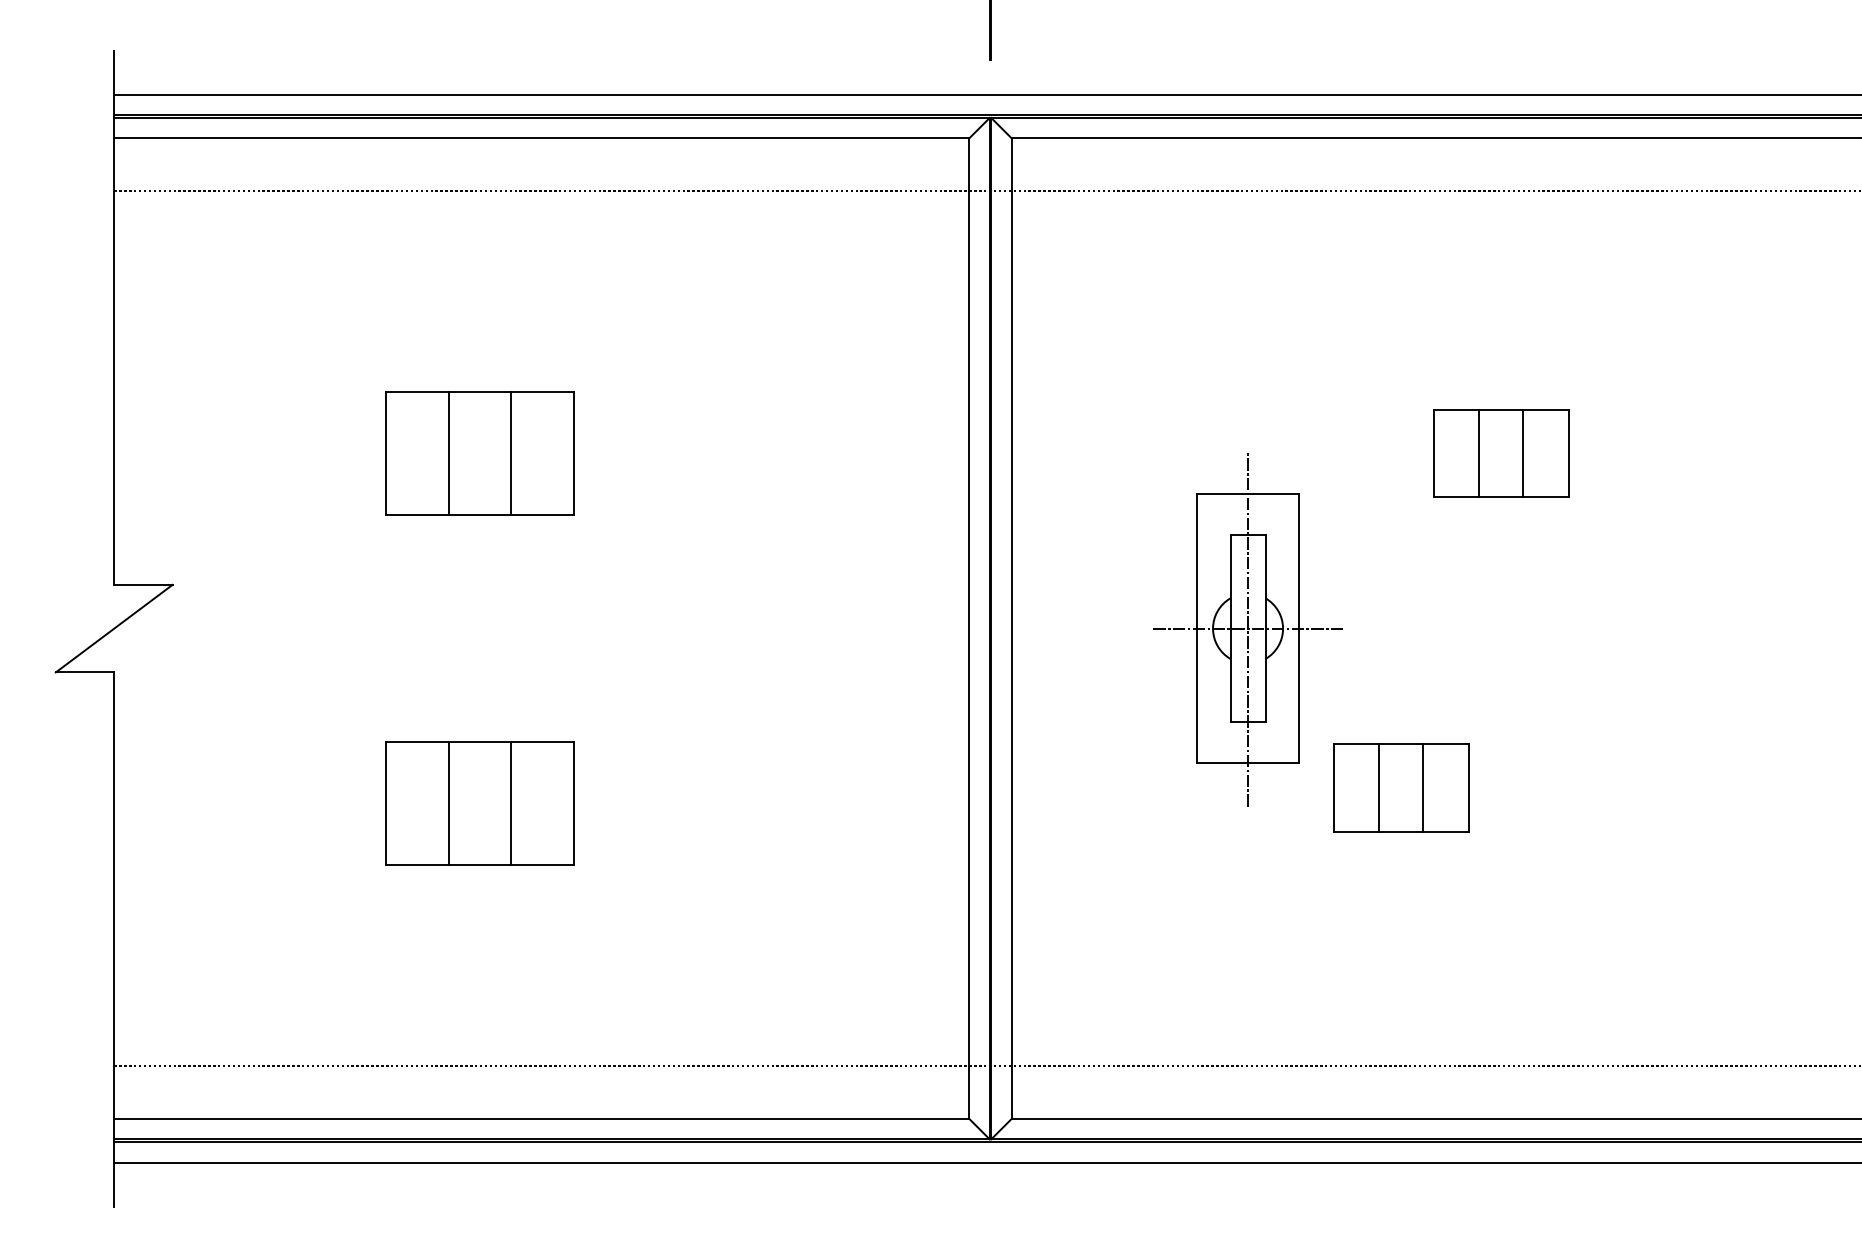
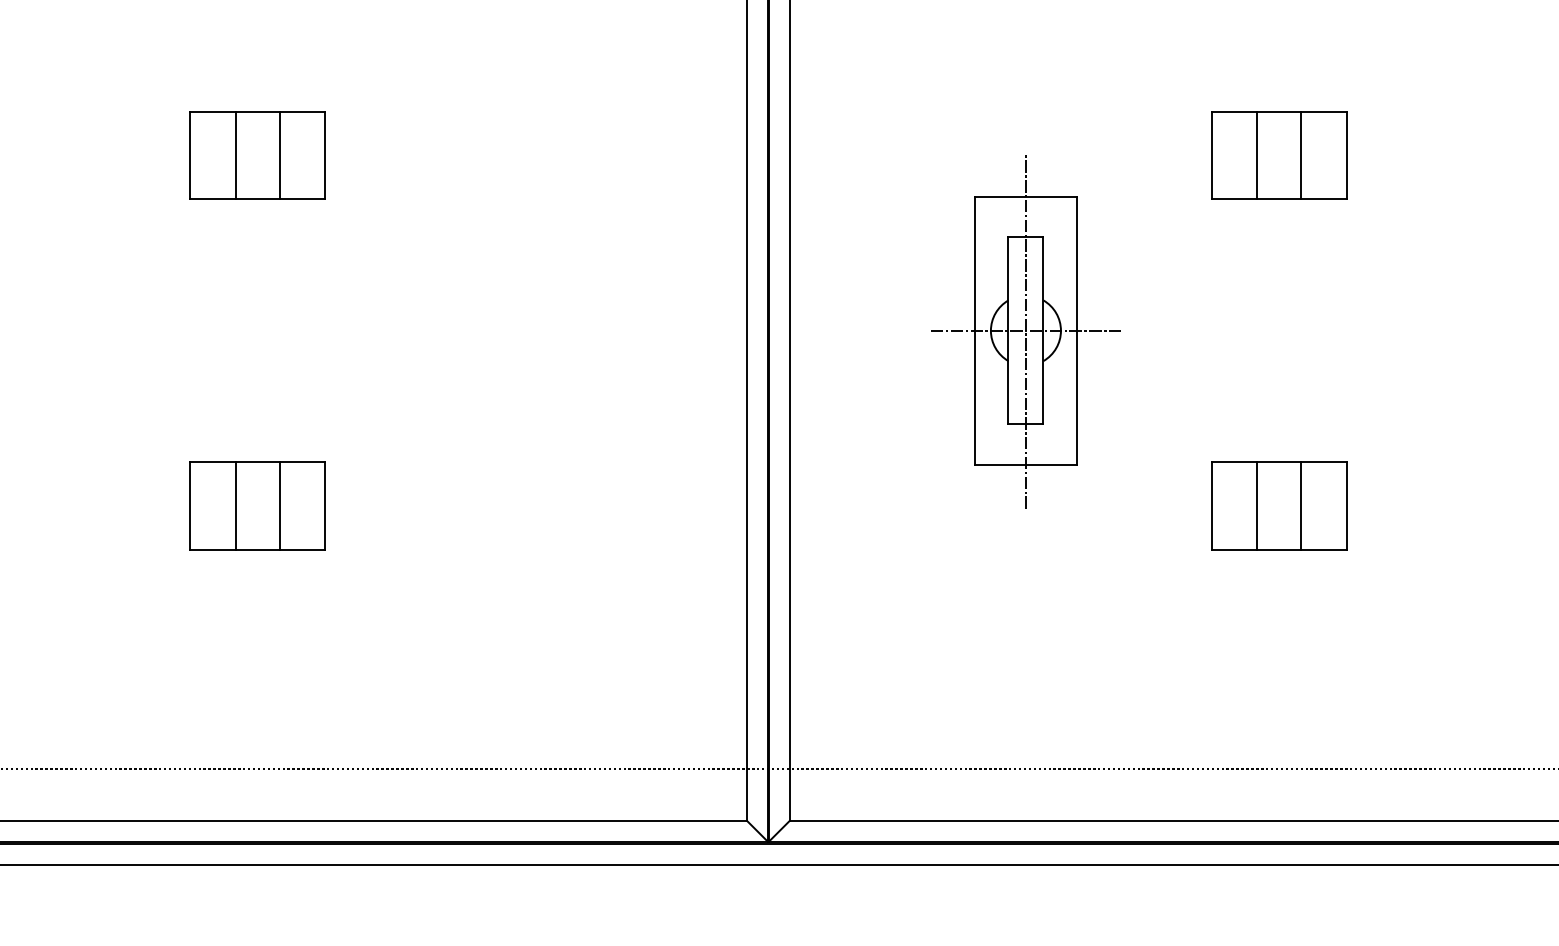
part: (479, 453) -> (257, 155), size x0.71
part: (1401, 787) -> (1279, 505), moved
part: (479, 803) -> (257, 505), size x0.71

